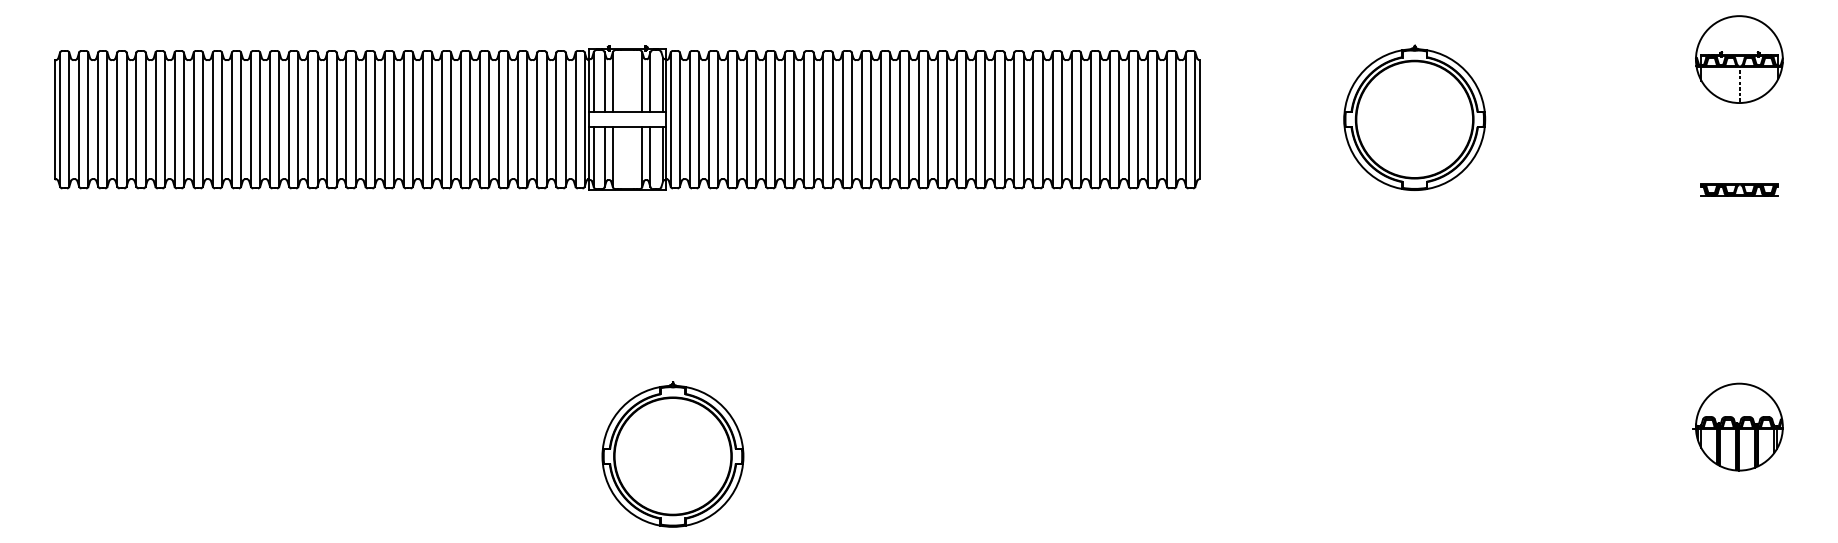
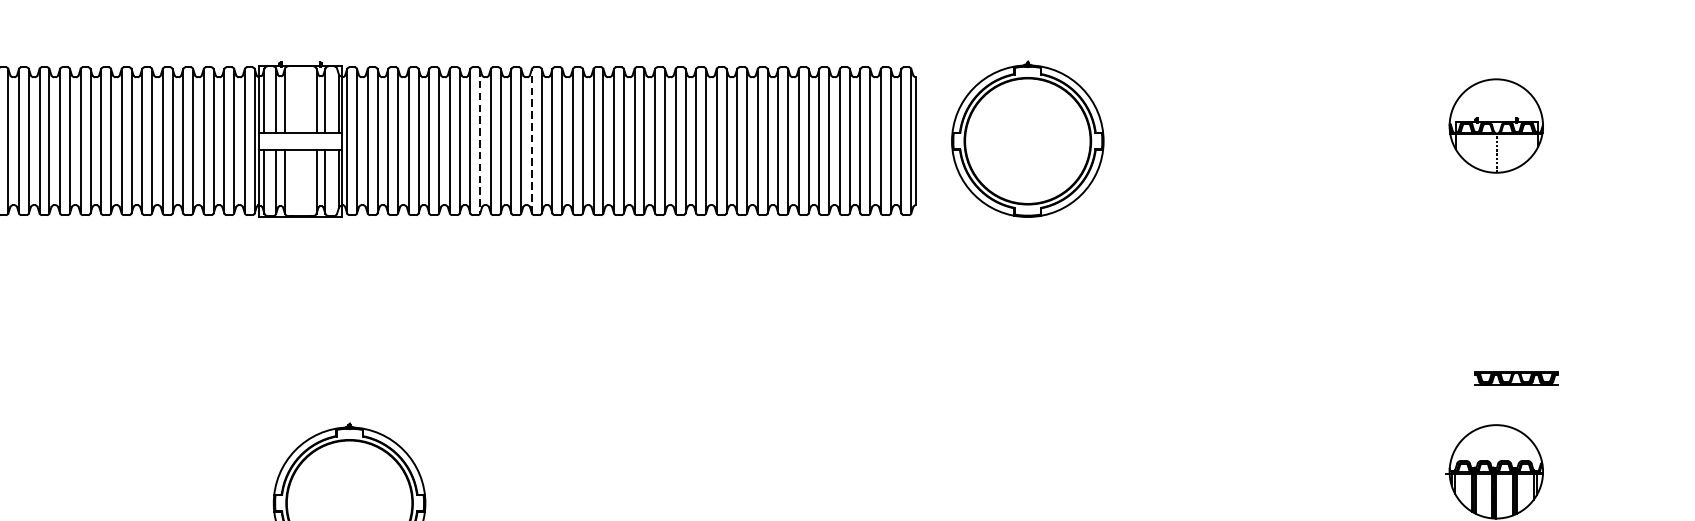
part: (1739, 59) -> (1496, 125), moved
part: (1414, 117) -> (1027, 138), moved
line: (842, 119) -> (531, 141), solid -> dashed
line: (794, 120) -> (480, 142), solid -> dashed
part: (1739, 189) -> (1515, 377), moved

